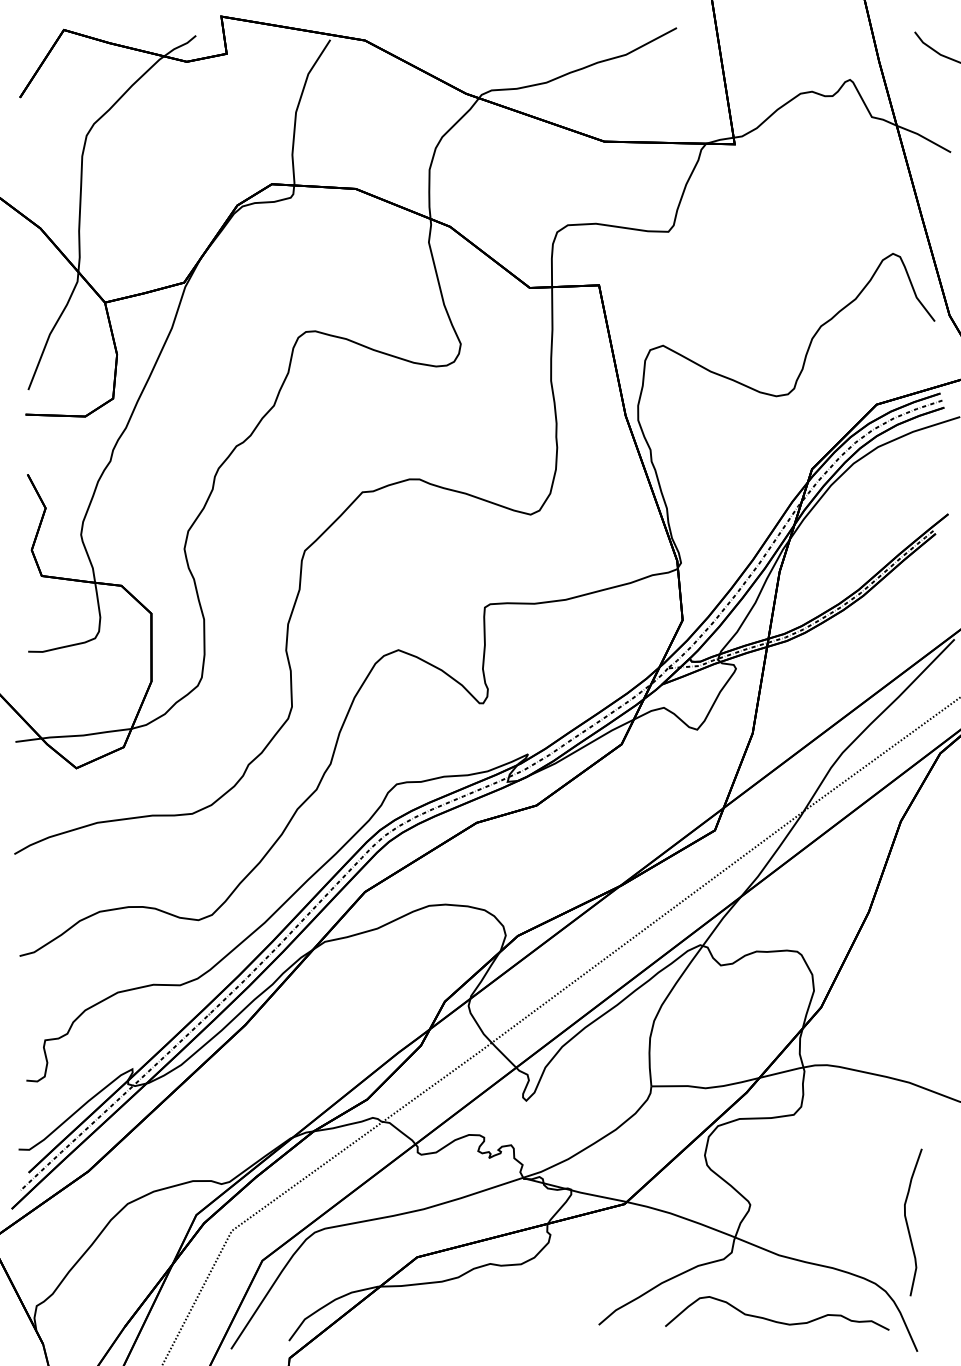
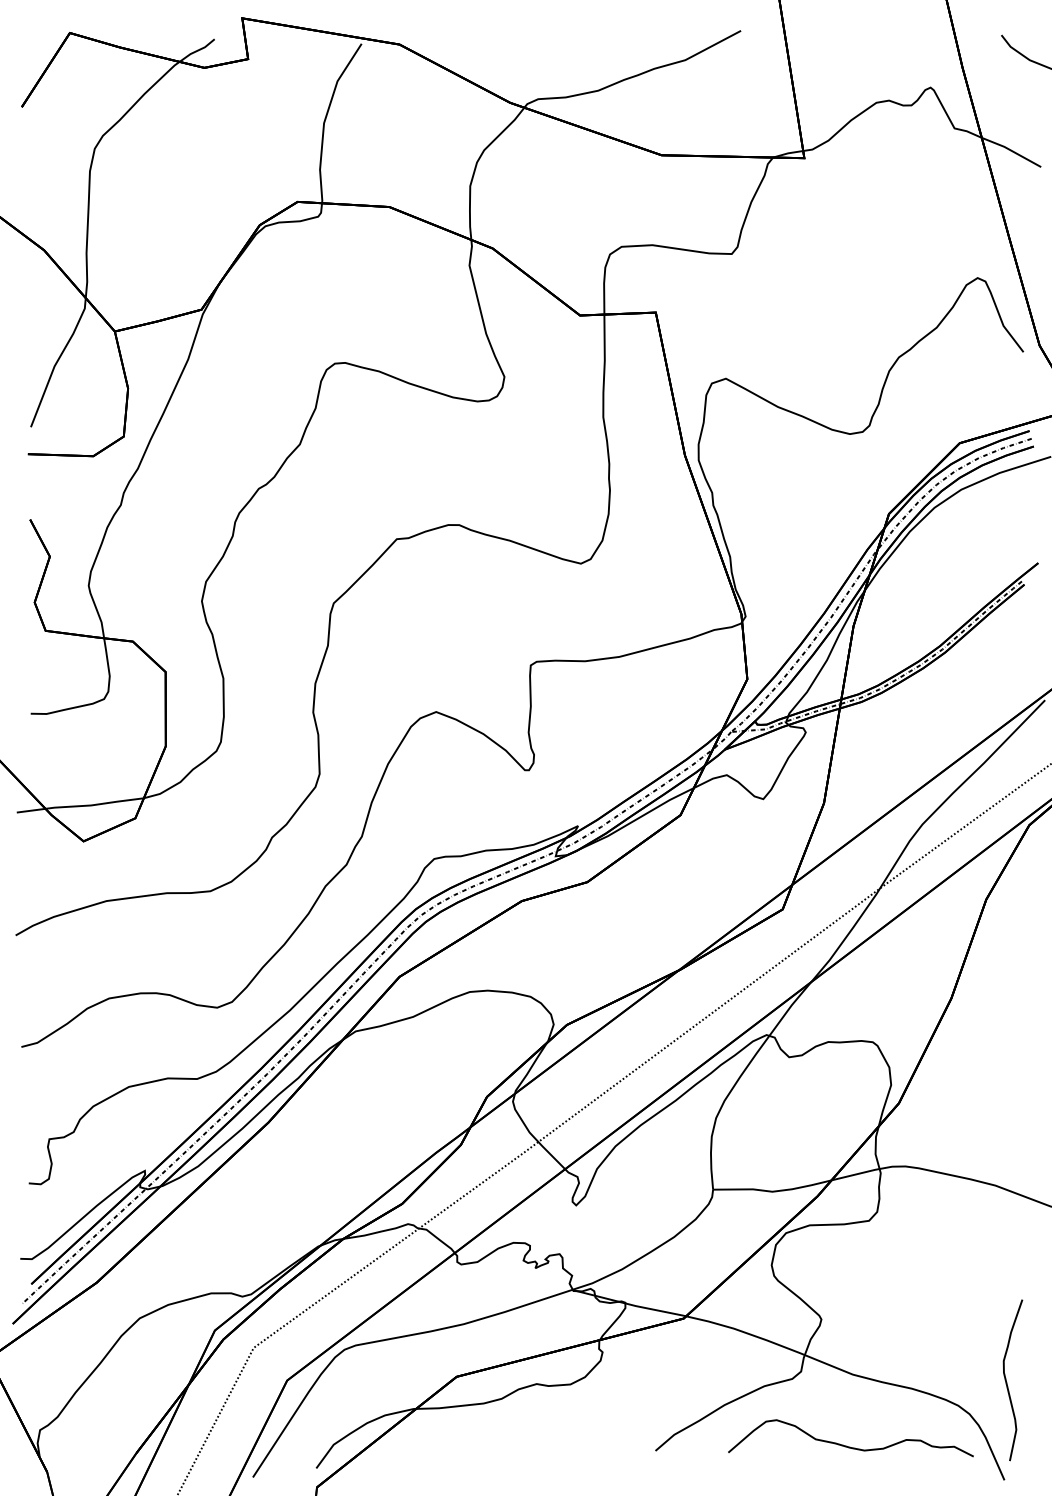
curve: (908, 1224) -> (1007, 1382), moved

